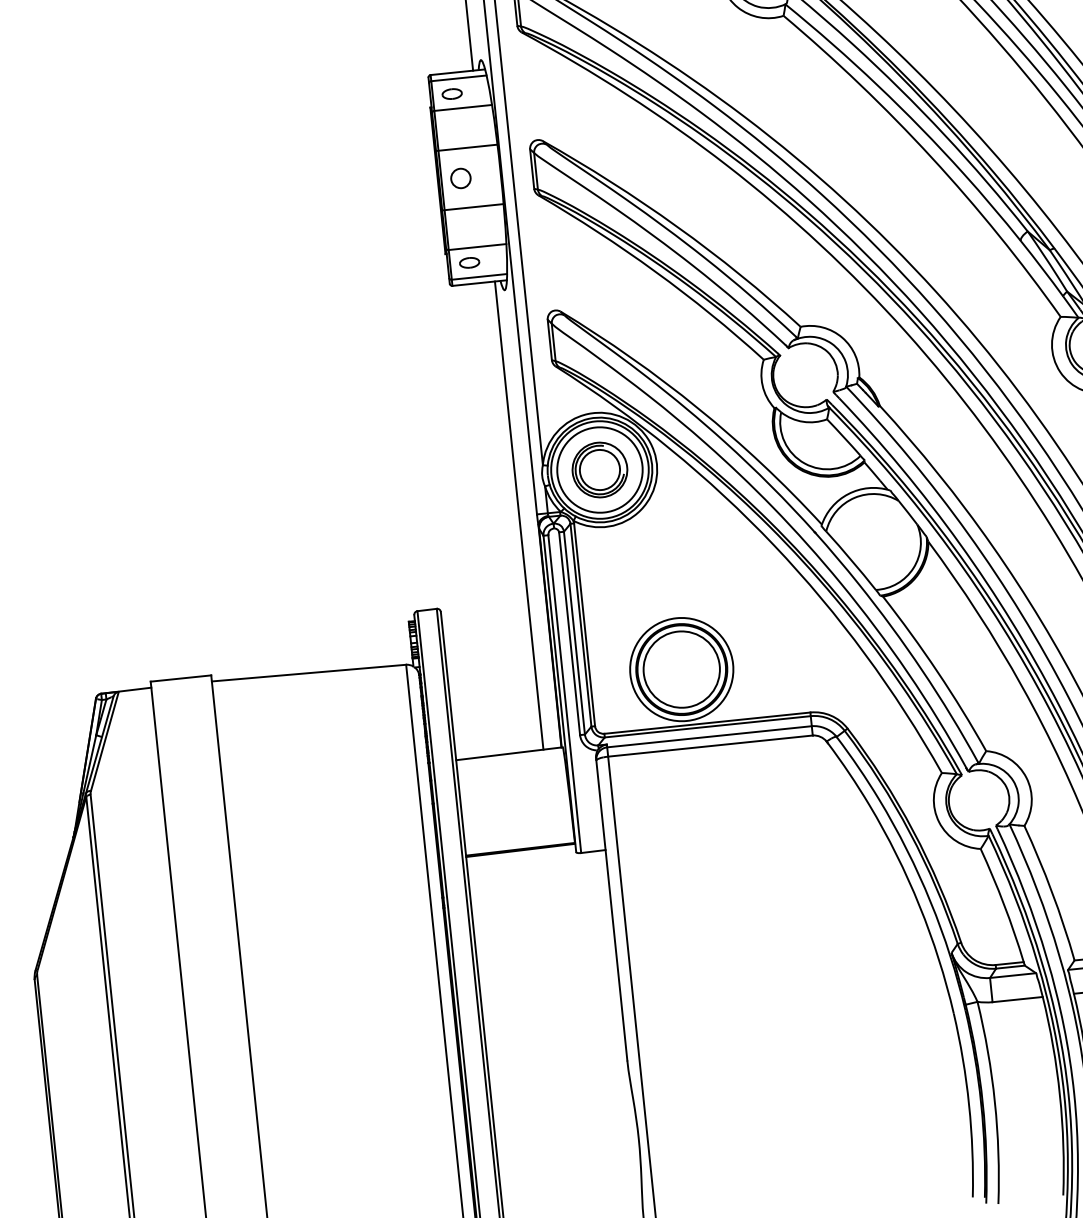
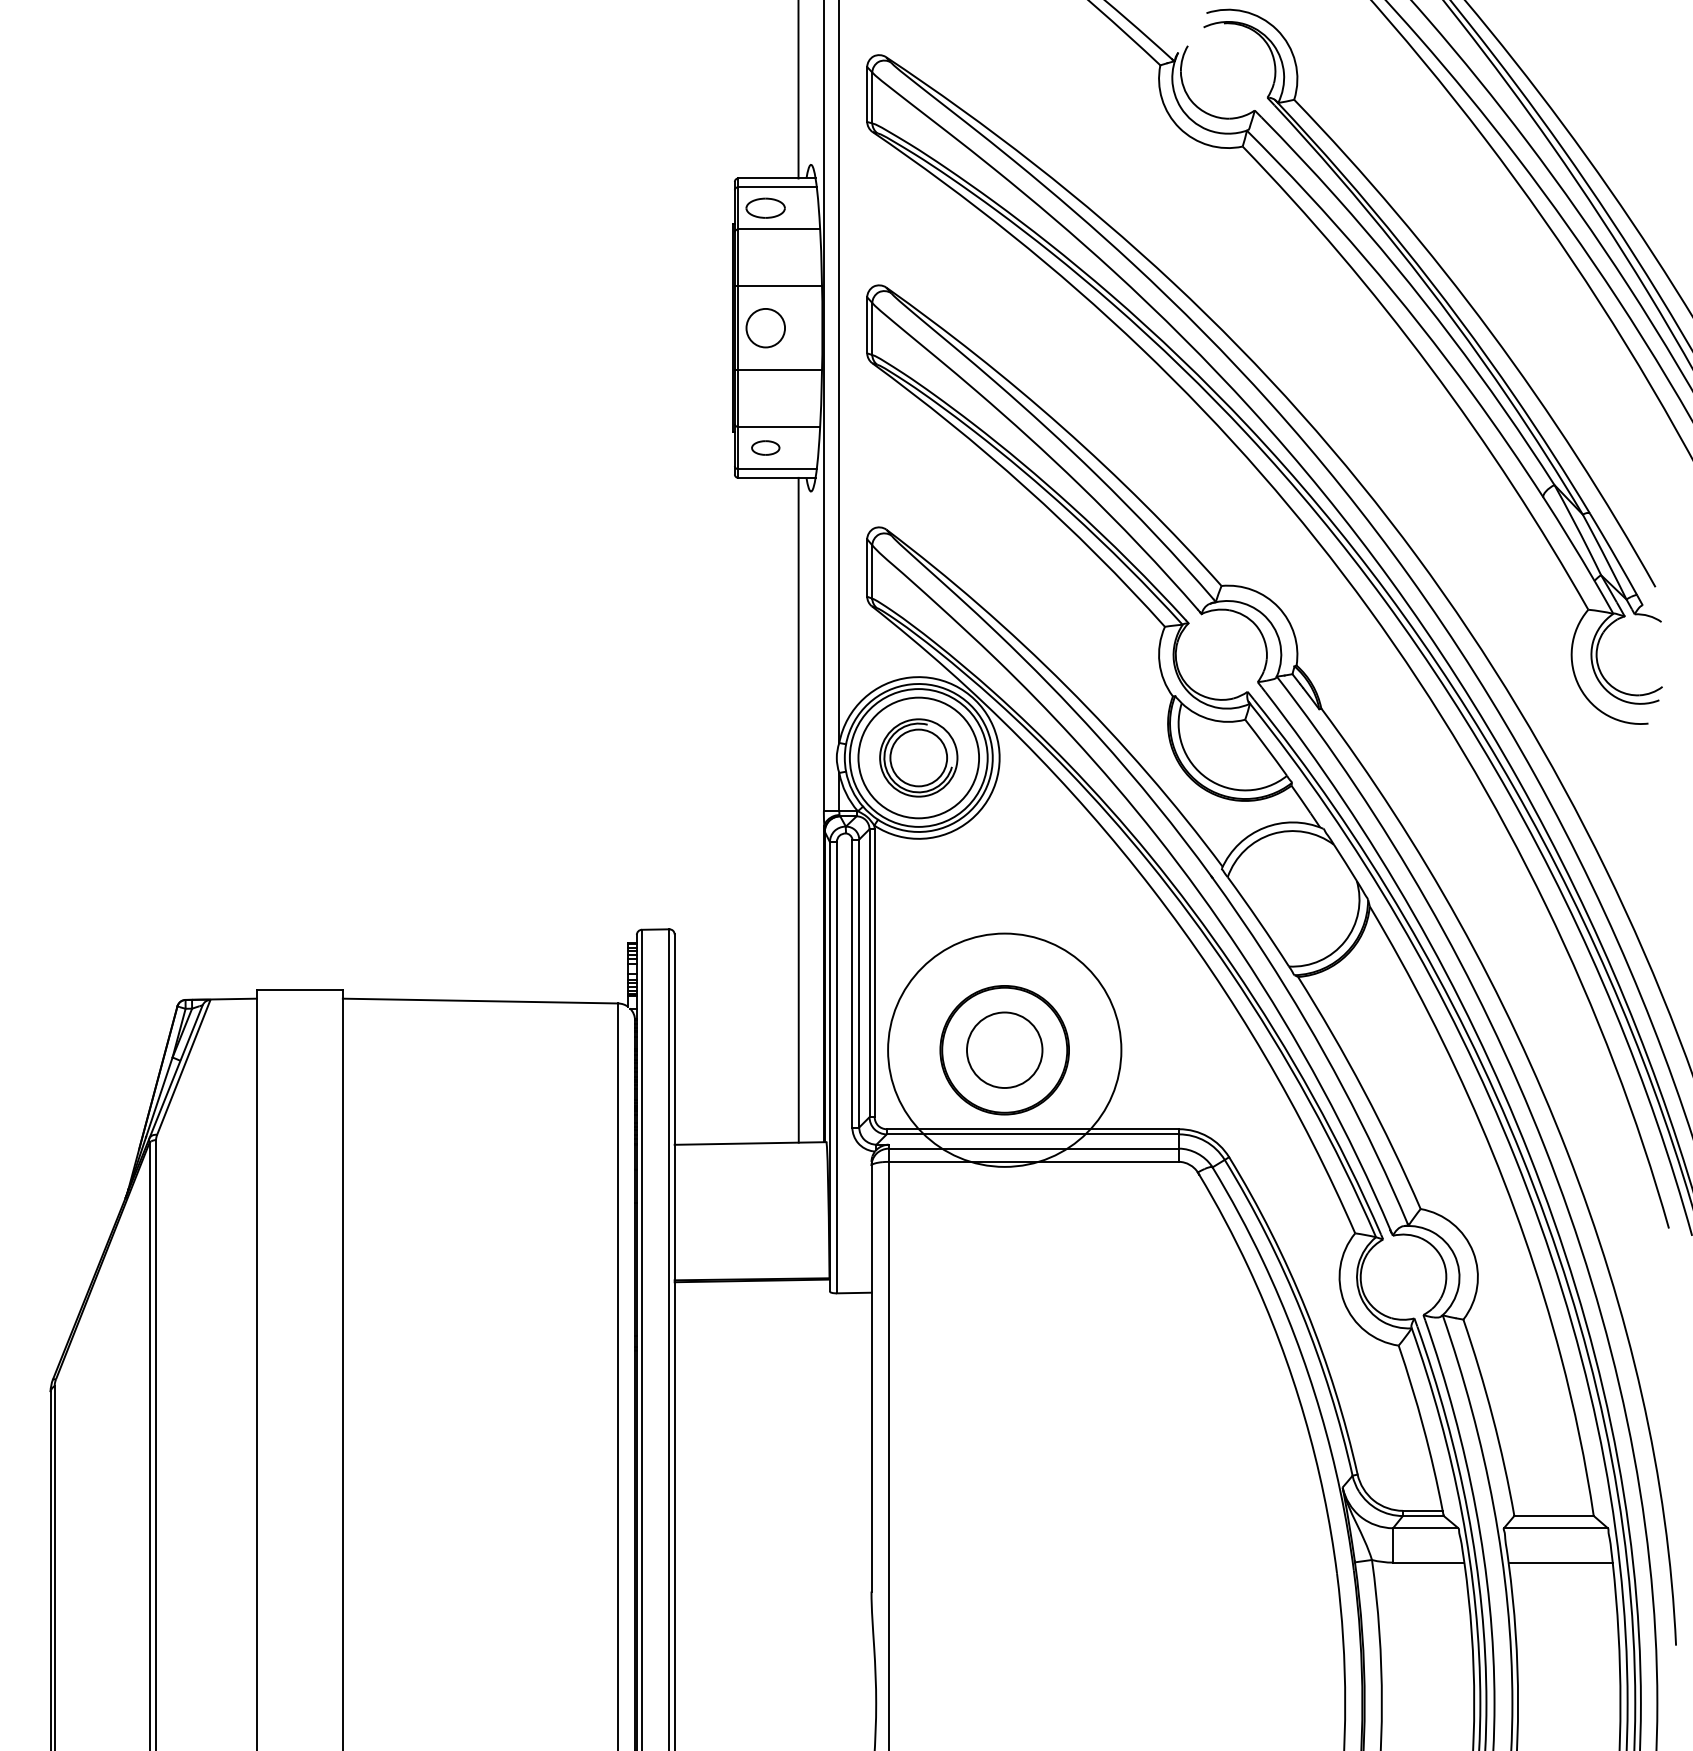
part: (452, 94) -> (765, 208), size x1.4
circle: (460, 178) -> (765, 327), size x1.4
circle: (681, 669) -> (1004, 1050), size x0.7
circle: (681, 669) -> (1004, 1050), size x1.6

